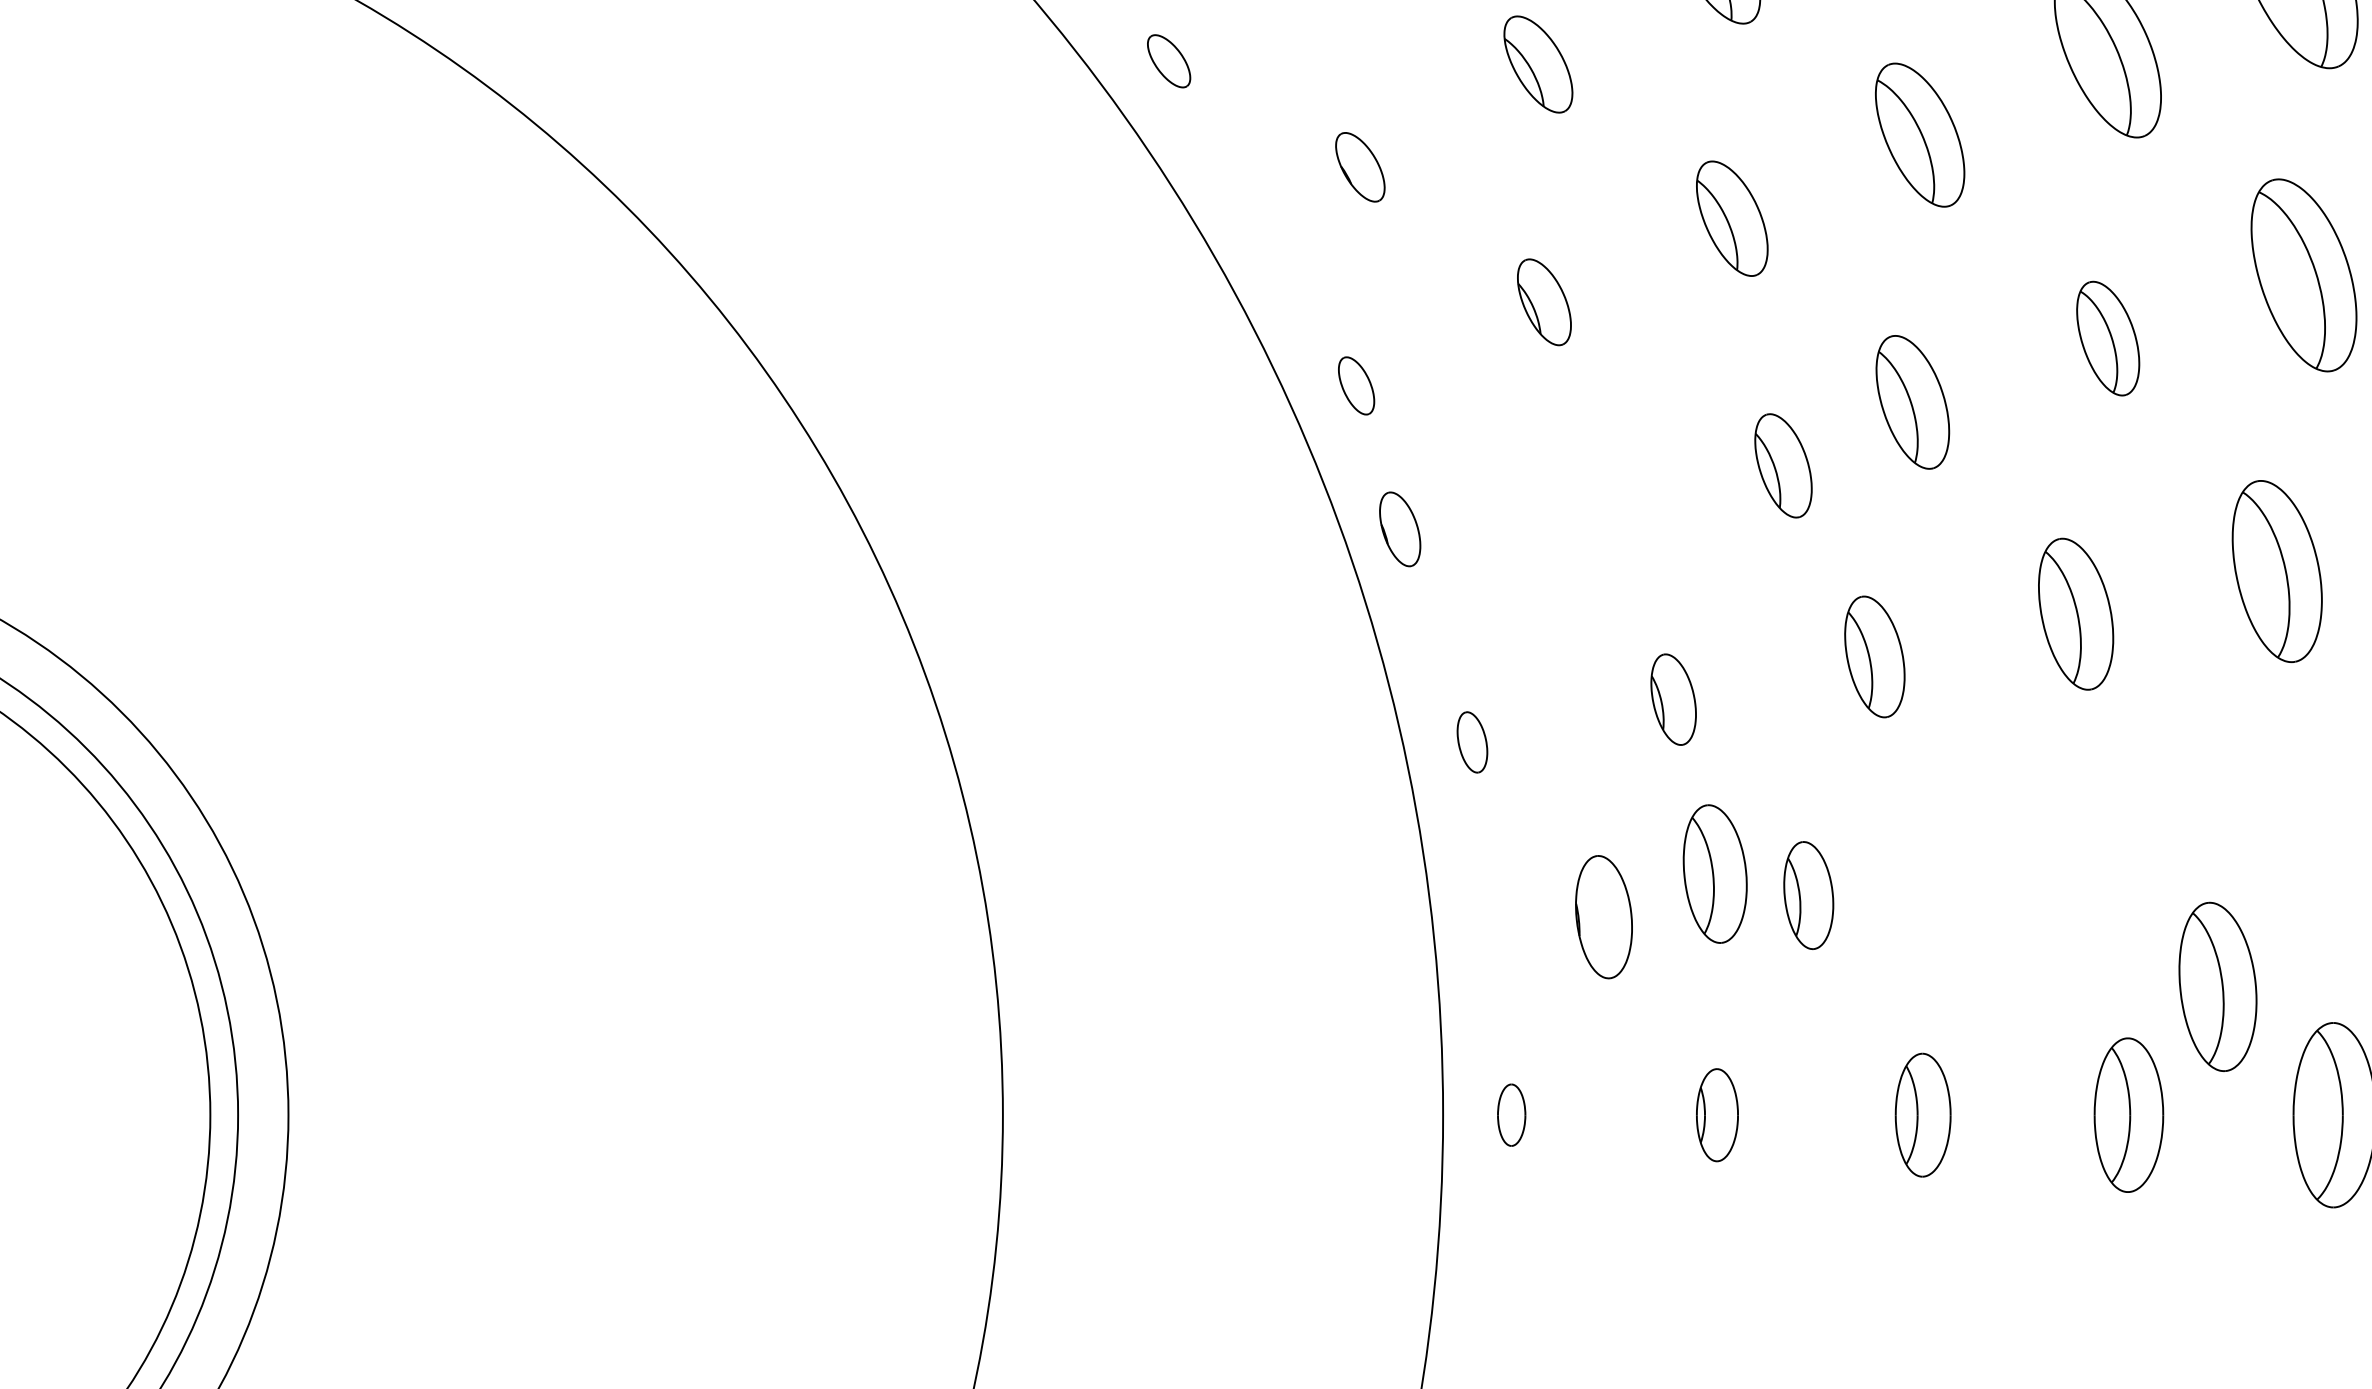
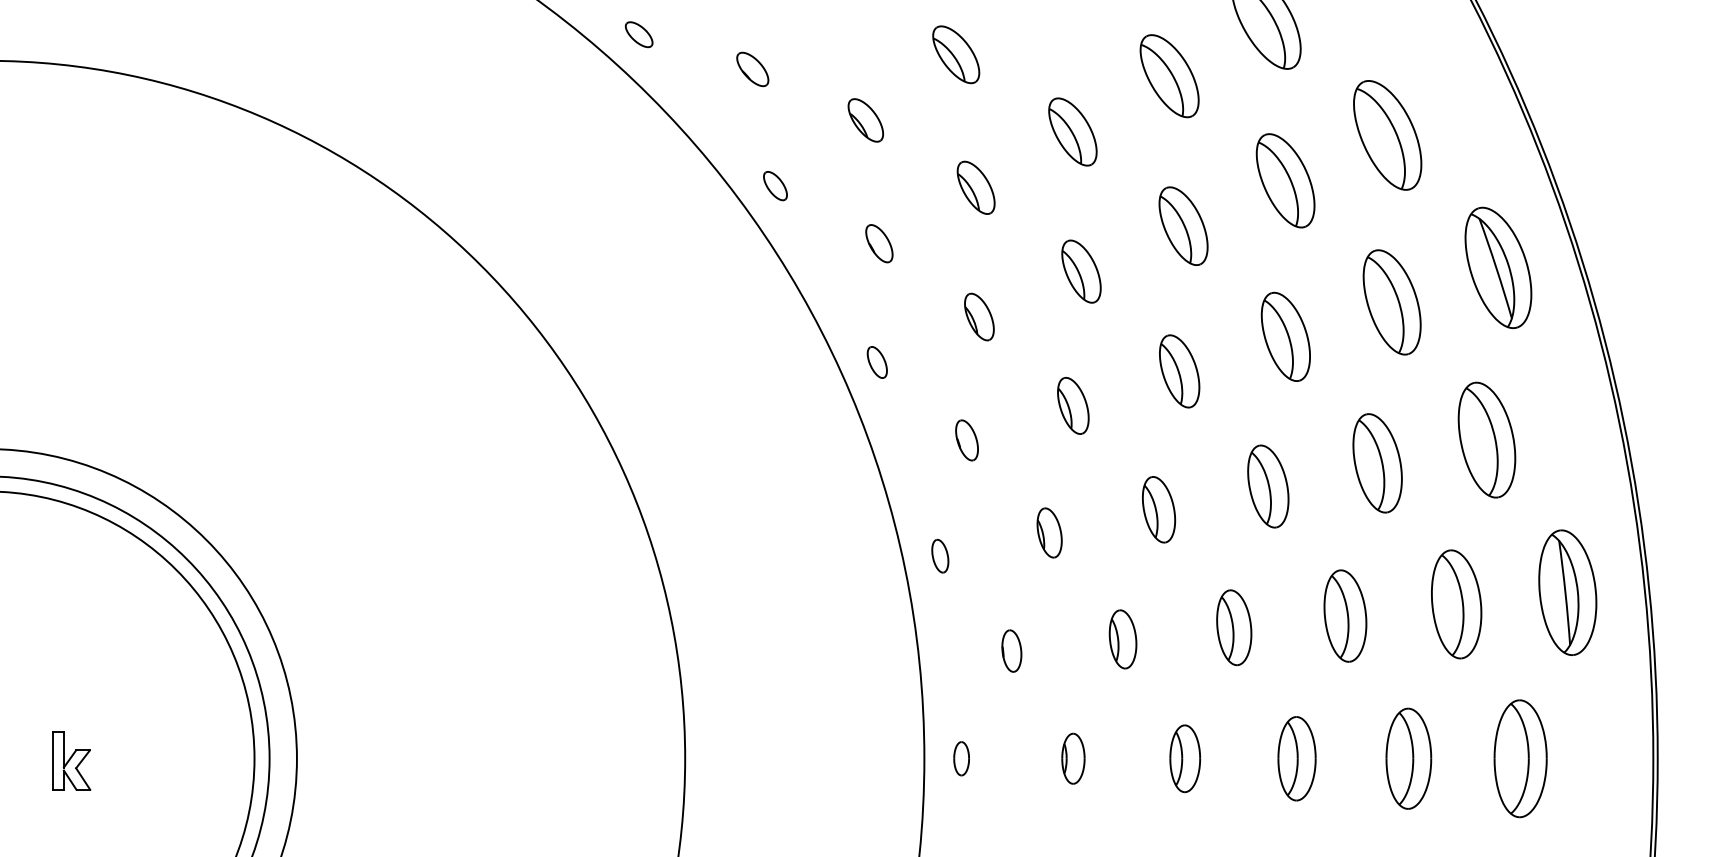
part: (2107, 338) -> (1285, 336), size x1.43
part: (1783, 465) -> (1073, 405), moved
part: (1399, 529) -> (966, 440), moved
part: (1715, 873) -> (1234, 627), moved
part: (1603, 915) -> (1011, 650), size x0.62
part: (2218, 985) -> (1345, 615), moved

